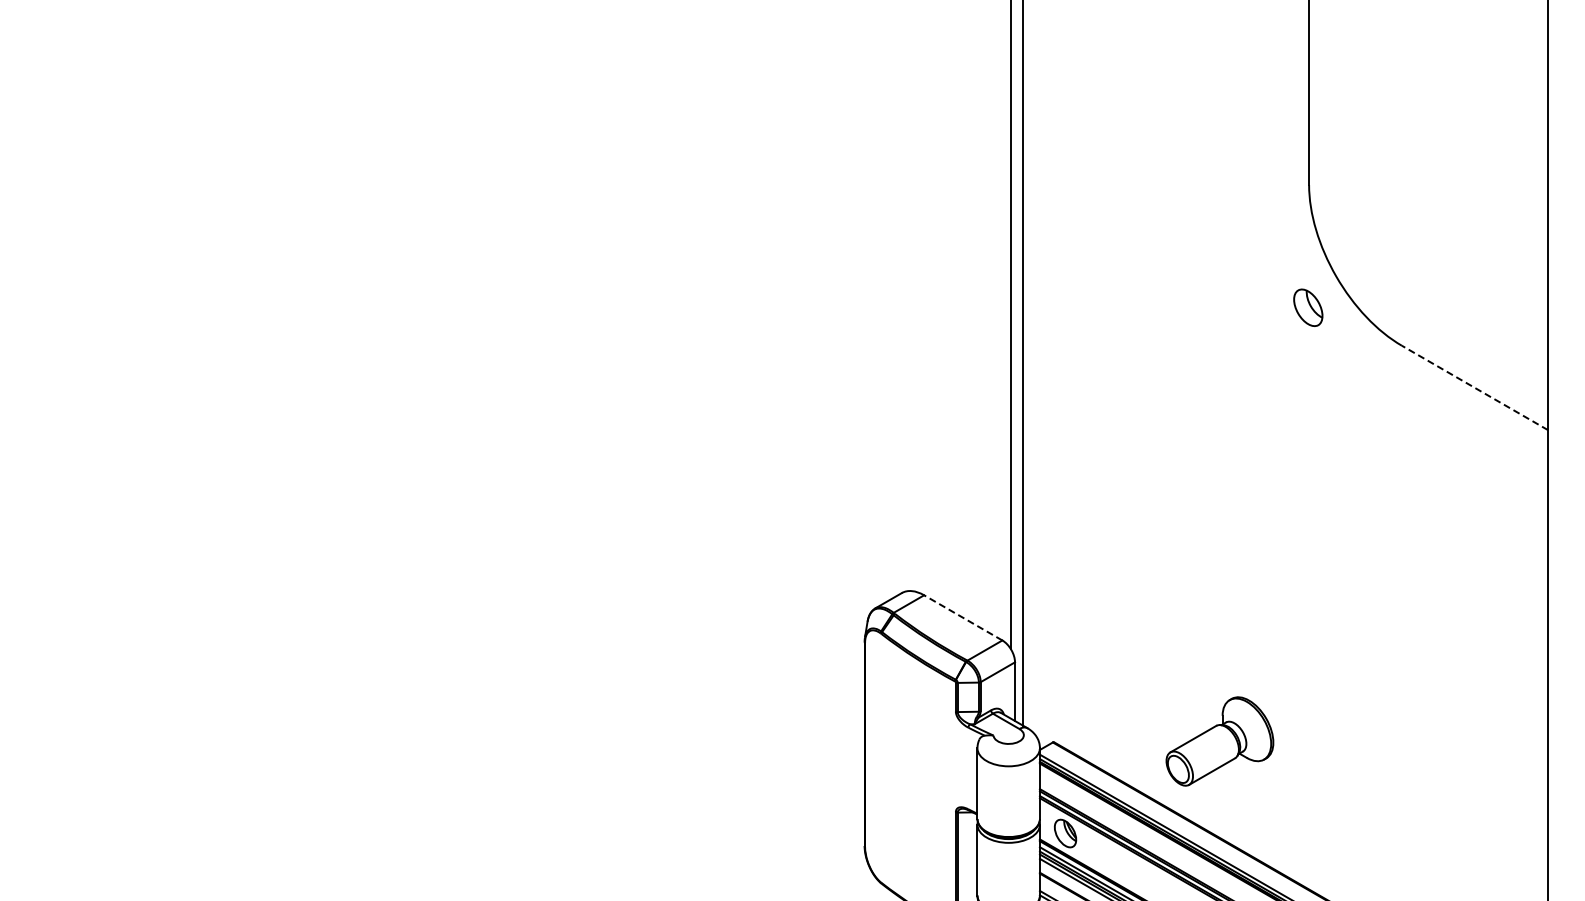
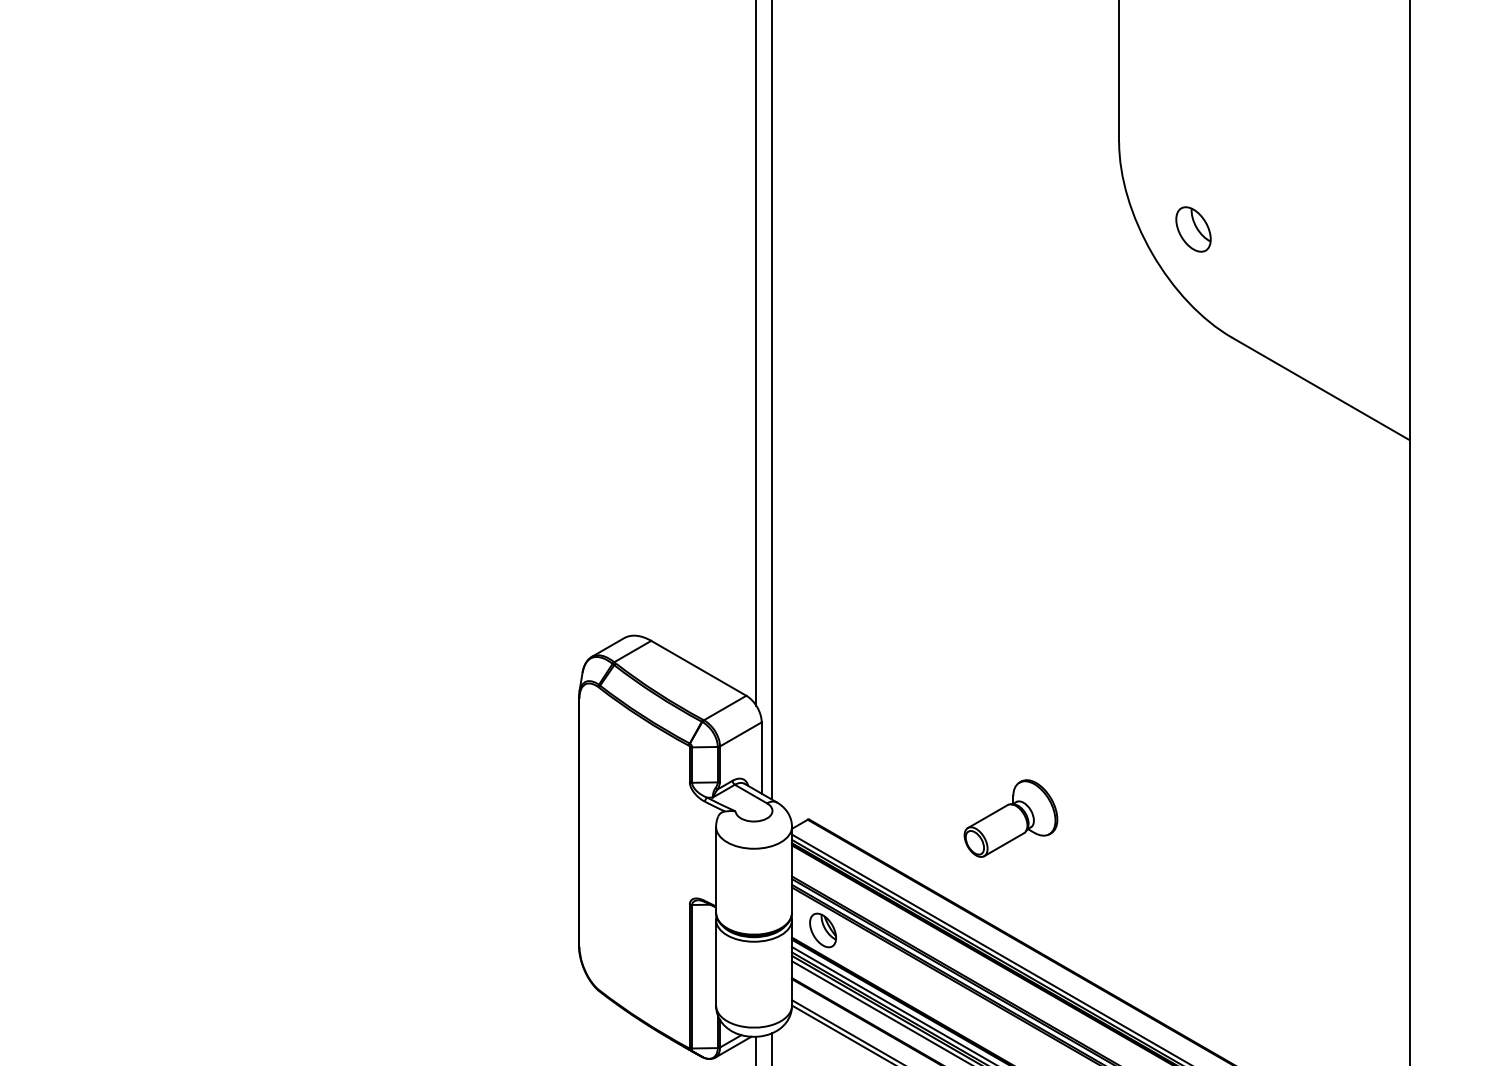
part: (1308, 307) -> (1193, 229), moved
line: (1474, 387) -> (1320, 388), dashed -> solid
line: (962, 617) -> (697, 667), dashed -> solid
part: (1220, 741) -> (1011, 818), size x0.71

